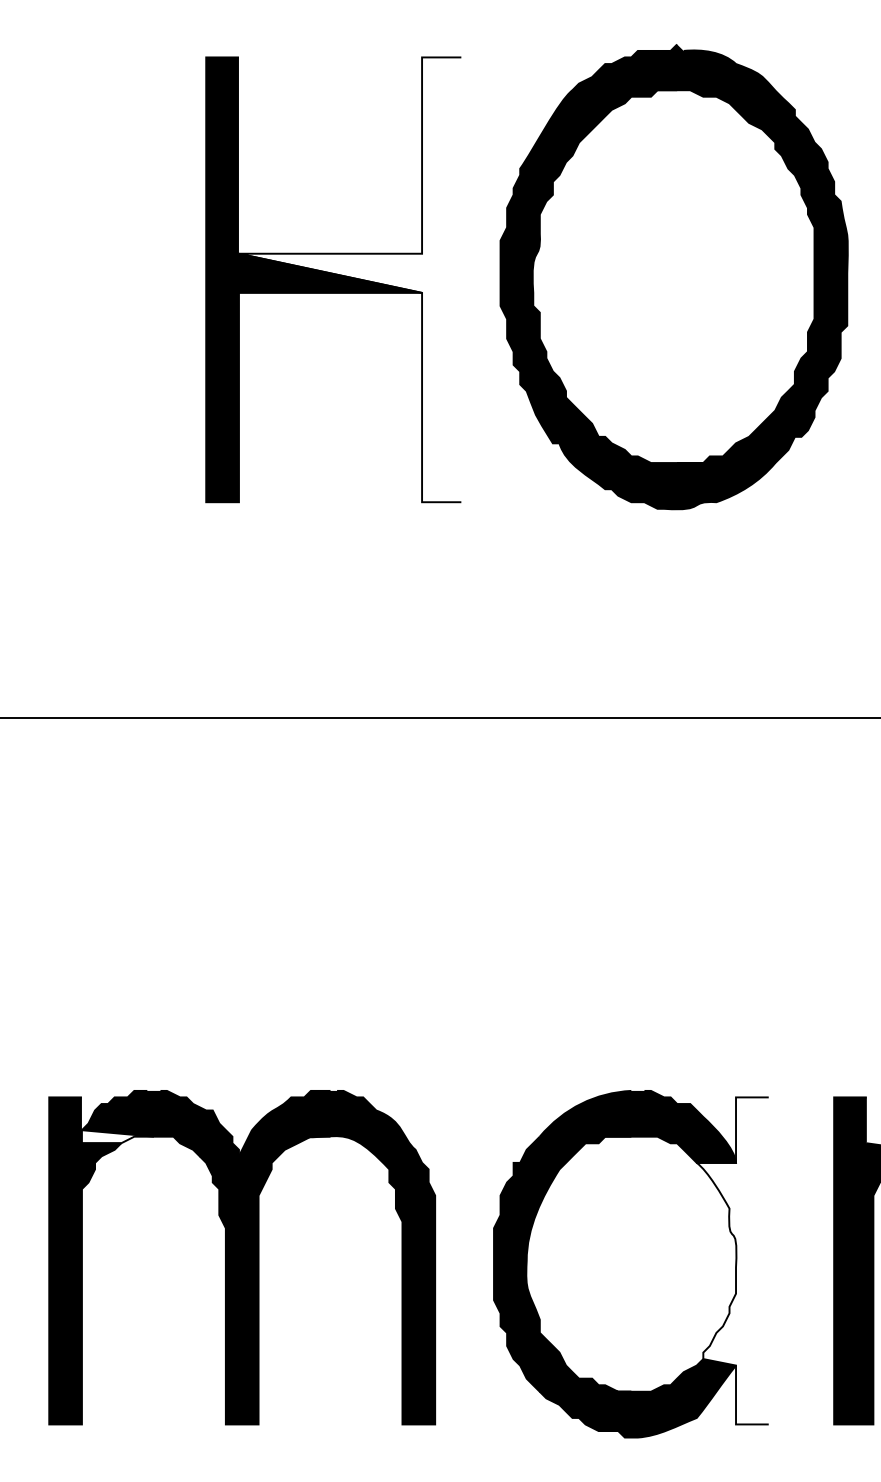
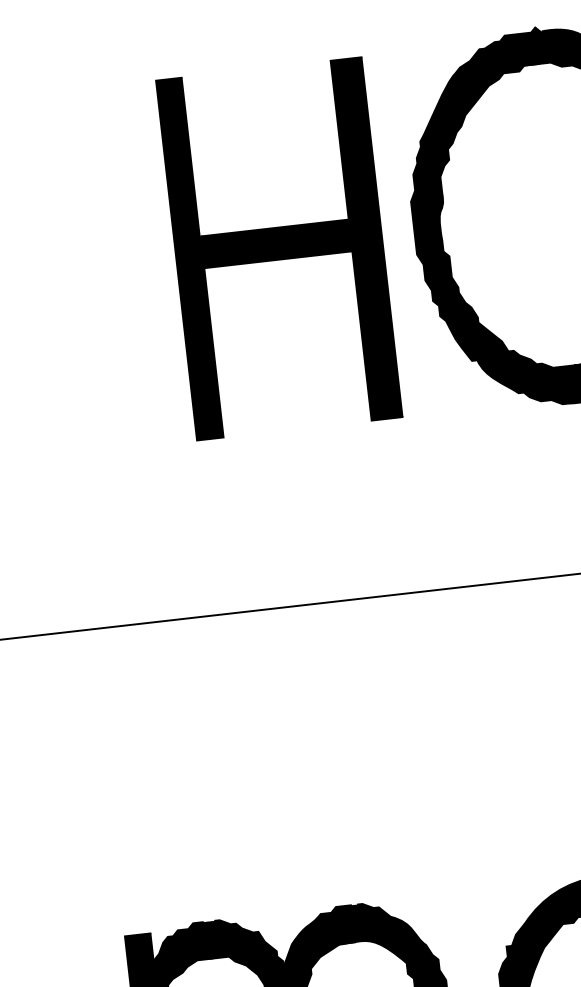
fill: (349, 279) -> (292, 247), added
fill: (117, 1136) -> (183, 961), added

